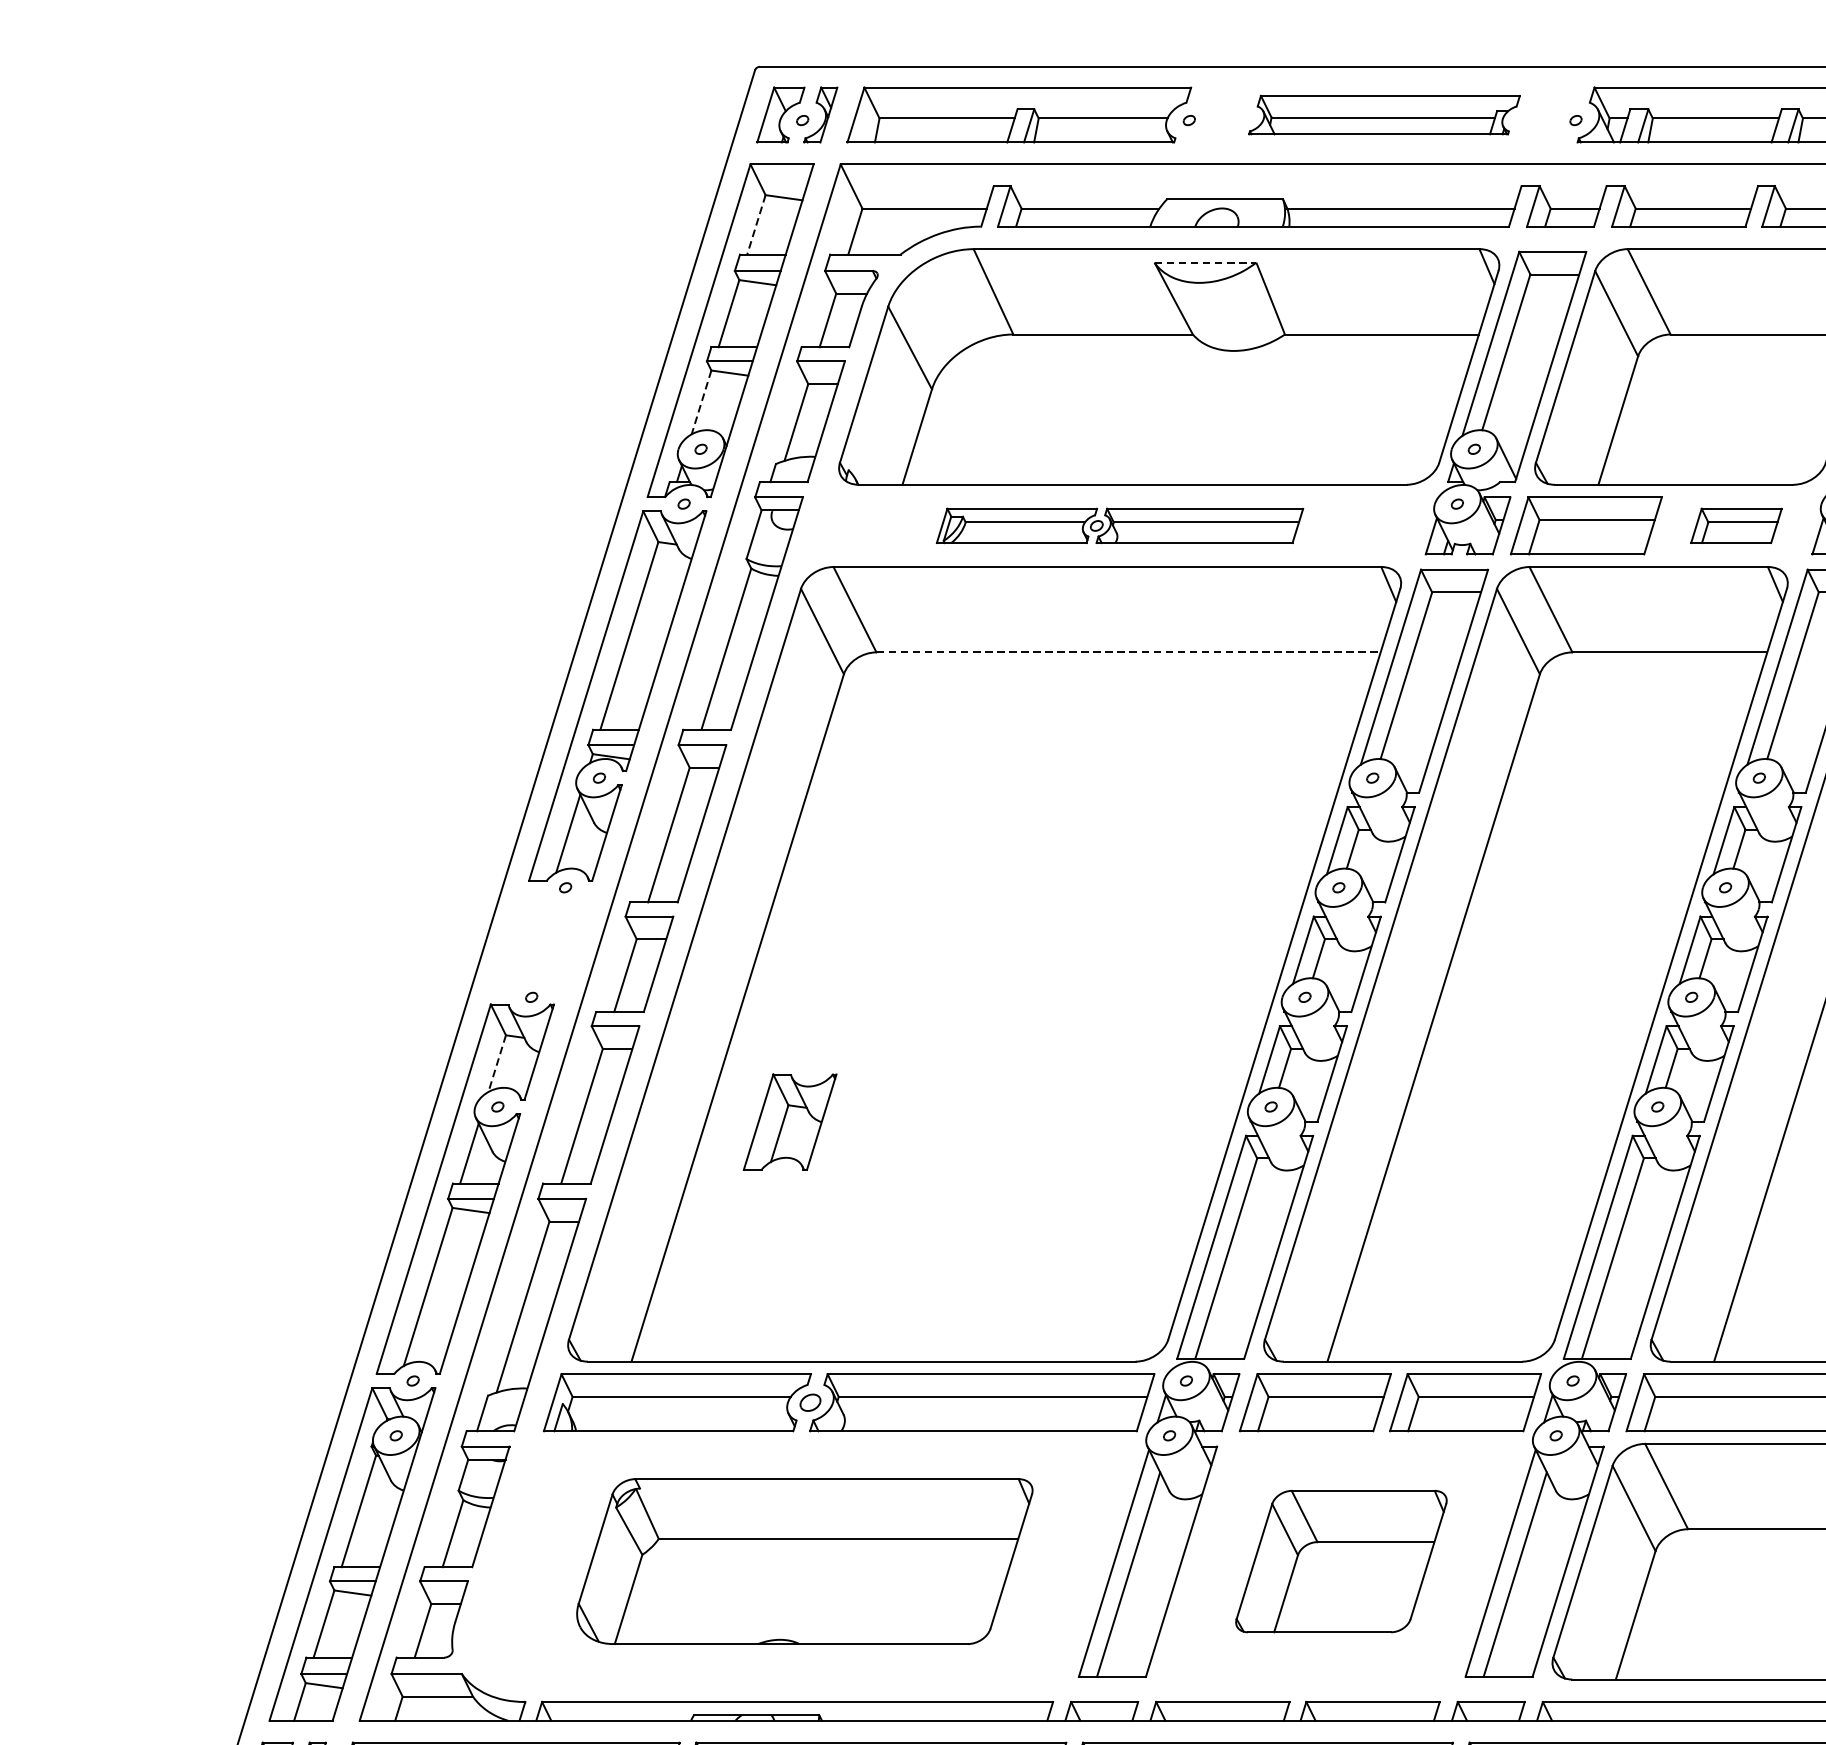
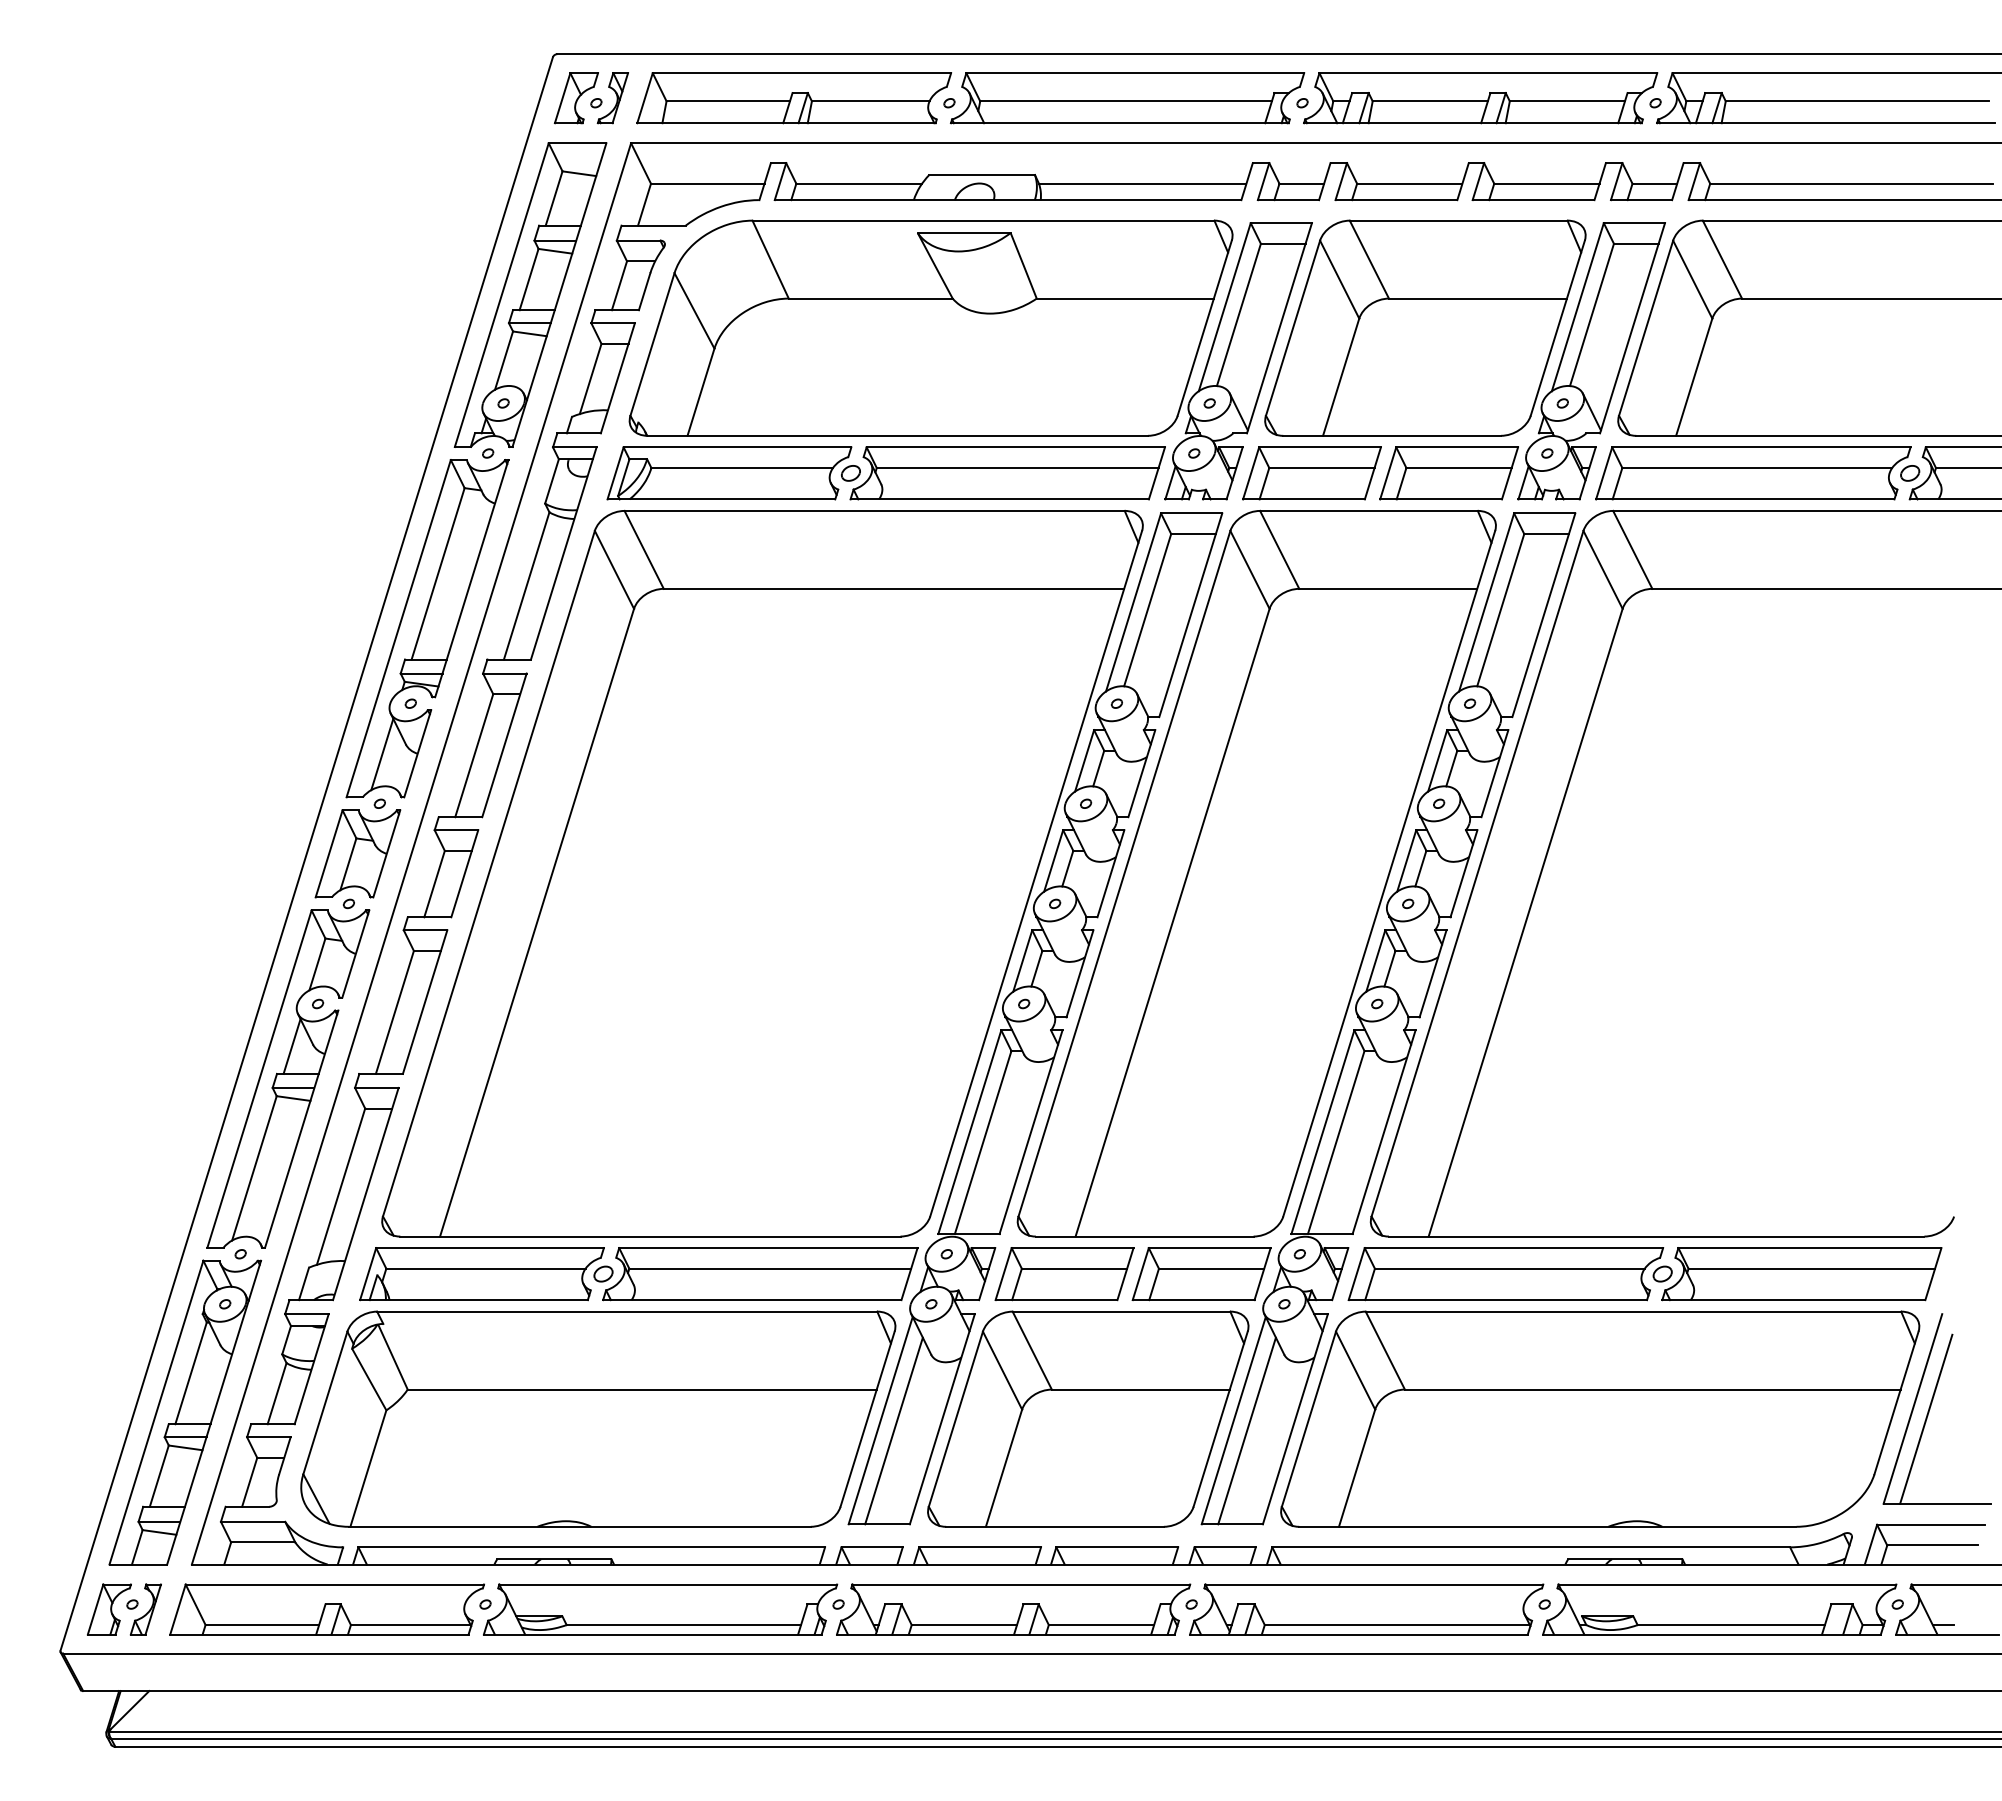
part: (1384, 115) -> (1127, 98), size x1.43
line: (756, 225) -> (554, 199), dashed -> solid
line: (1205, 262) -> (964, 232), dashed -> solid
line: (702, 402) -> (504, 360), dashed -> solid
part: (1119, 526) -> (885, 473), size x1.67
part: (1735, 526) -> (1448, 473), size x1.67
line: (1129, 651) -> (894, 588), dashed -> solid
line: (497, 1063) -> (317, 964), dashed -> solid
part: (789, 1121) -> (357, 853), moved
part: (804, 1560) -> (598, 1418), size x1.43
part: (1341, 1560) -> (1088, 1418), size x1.67

